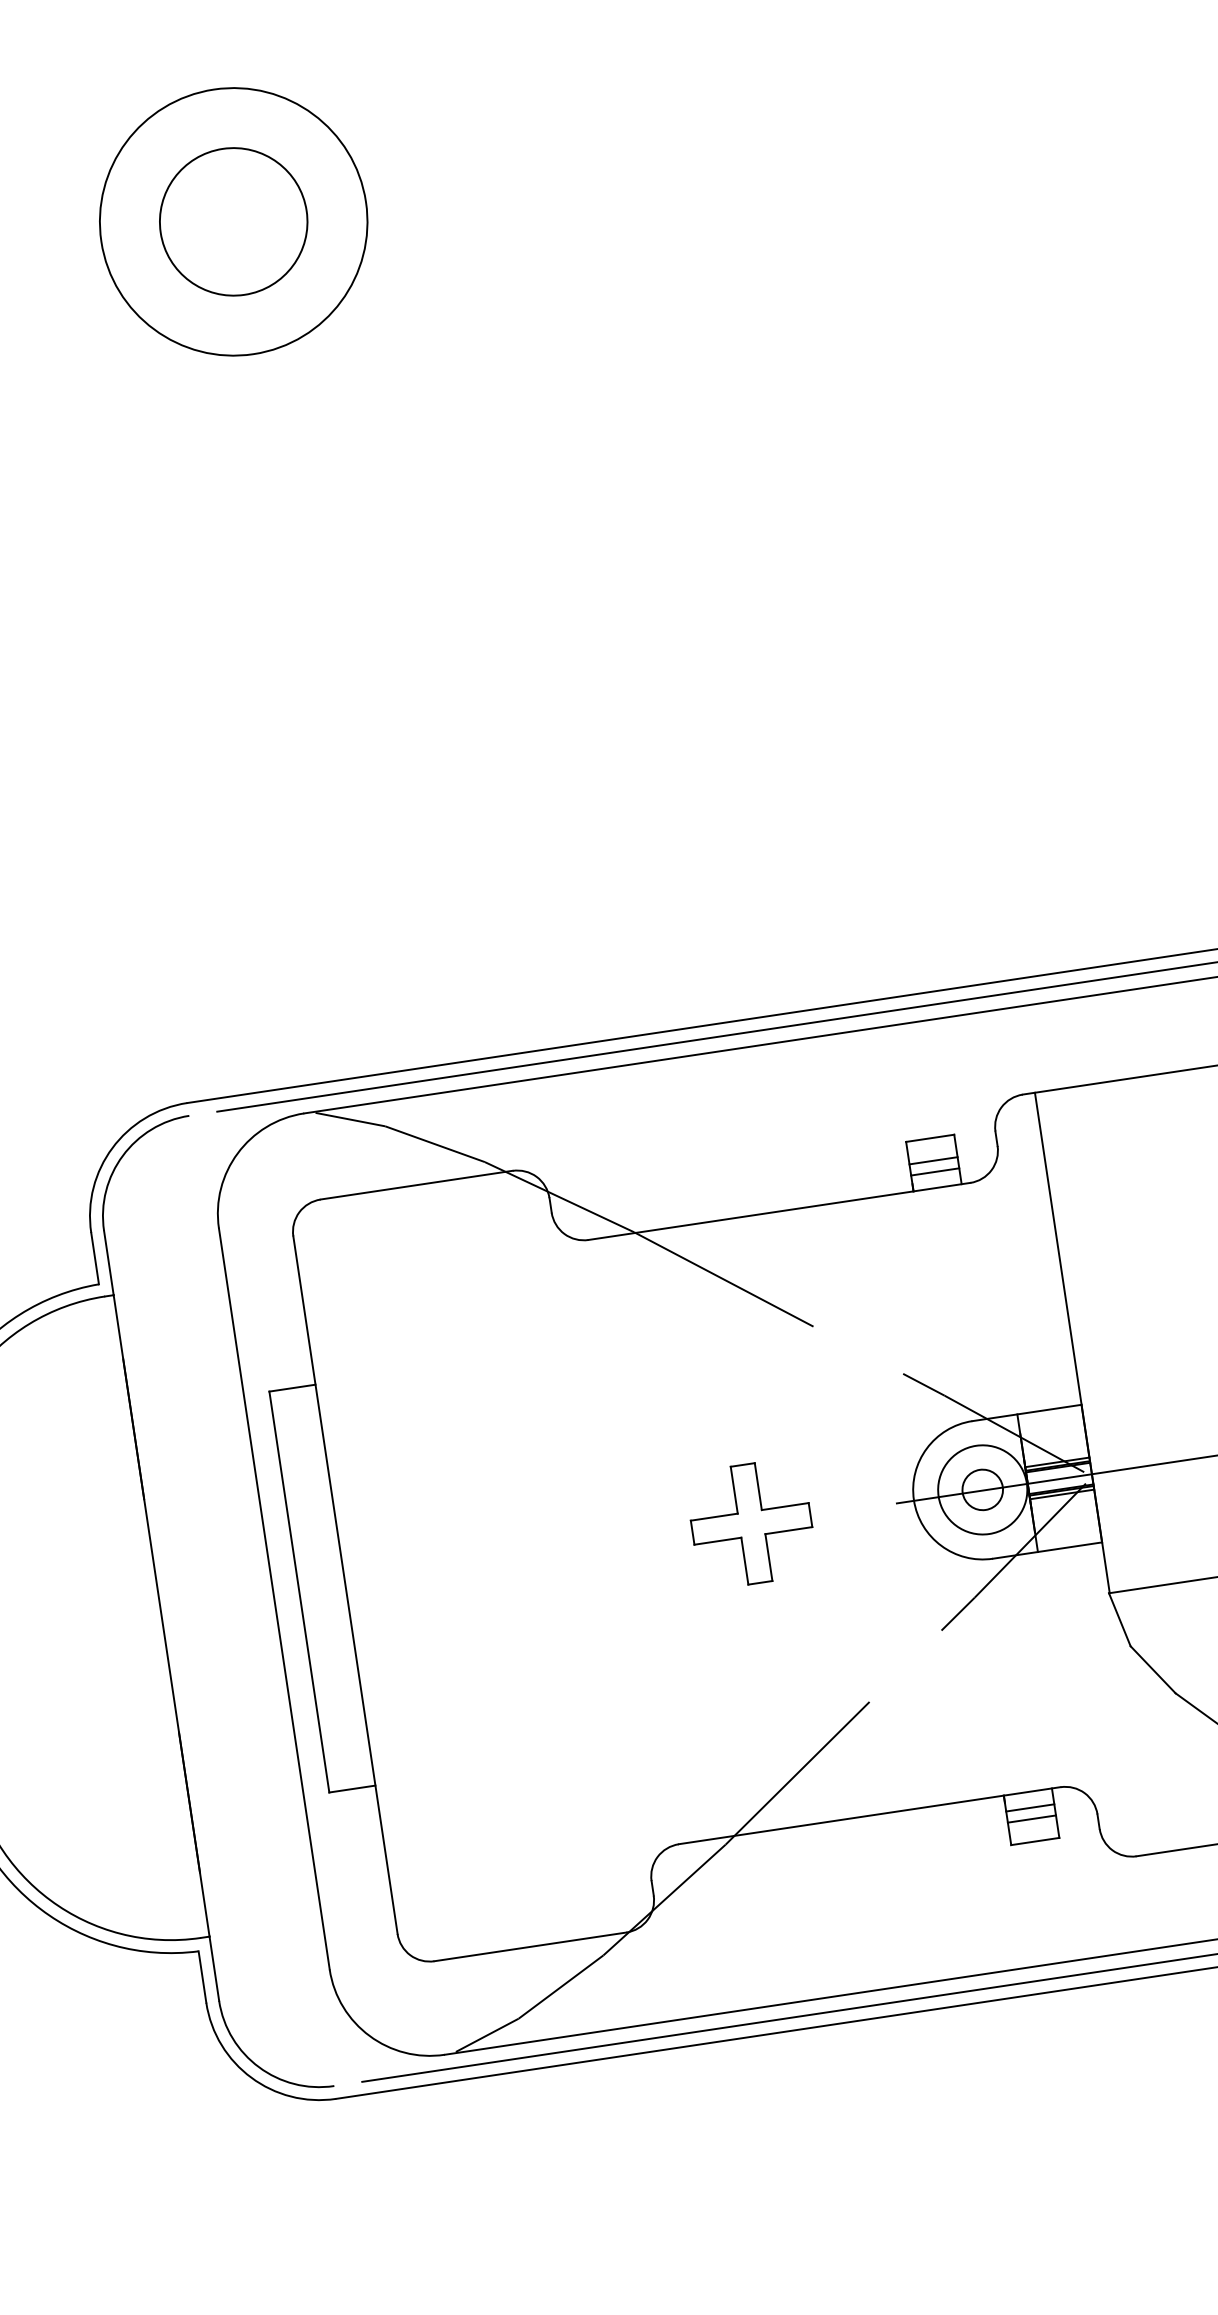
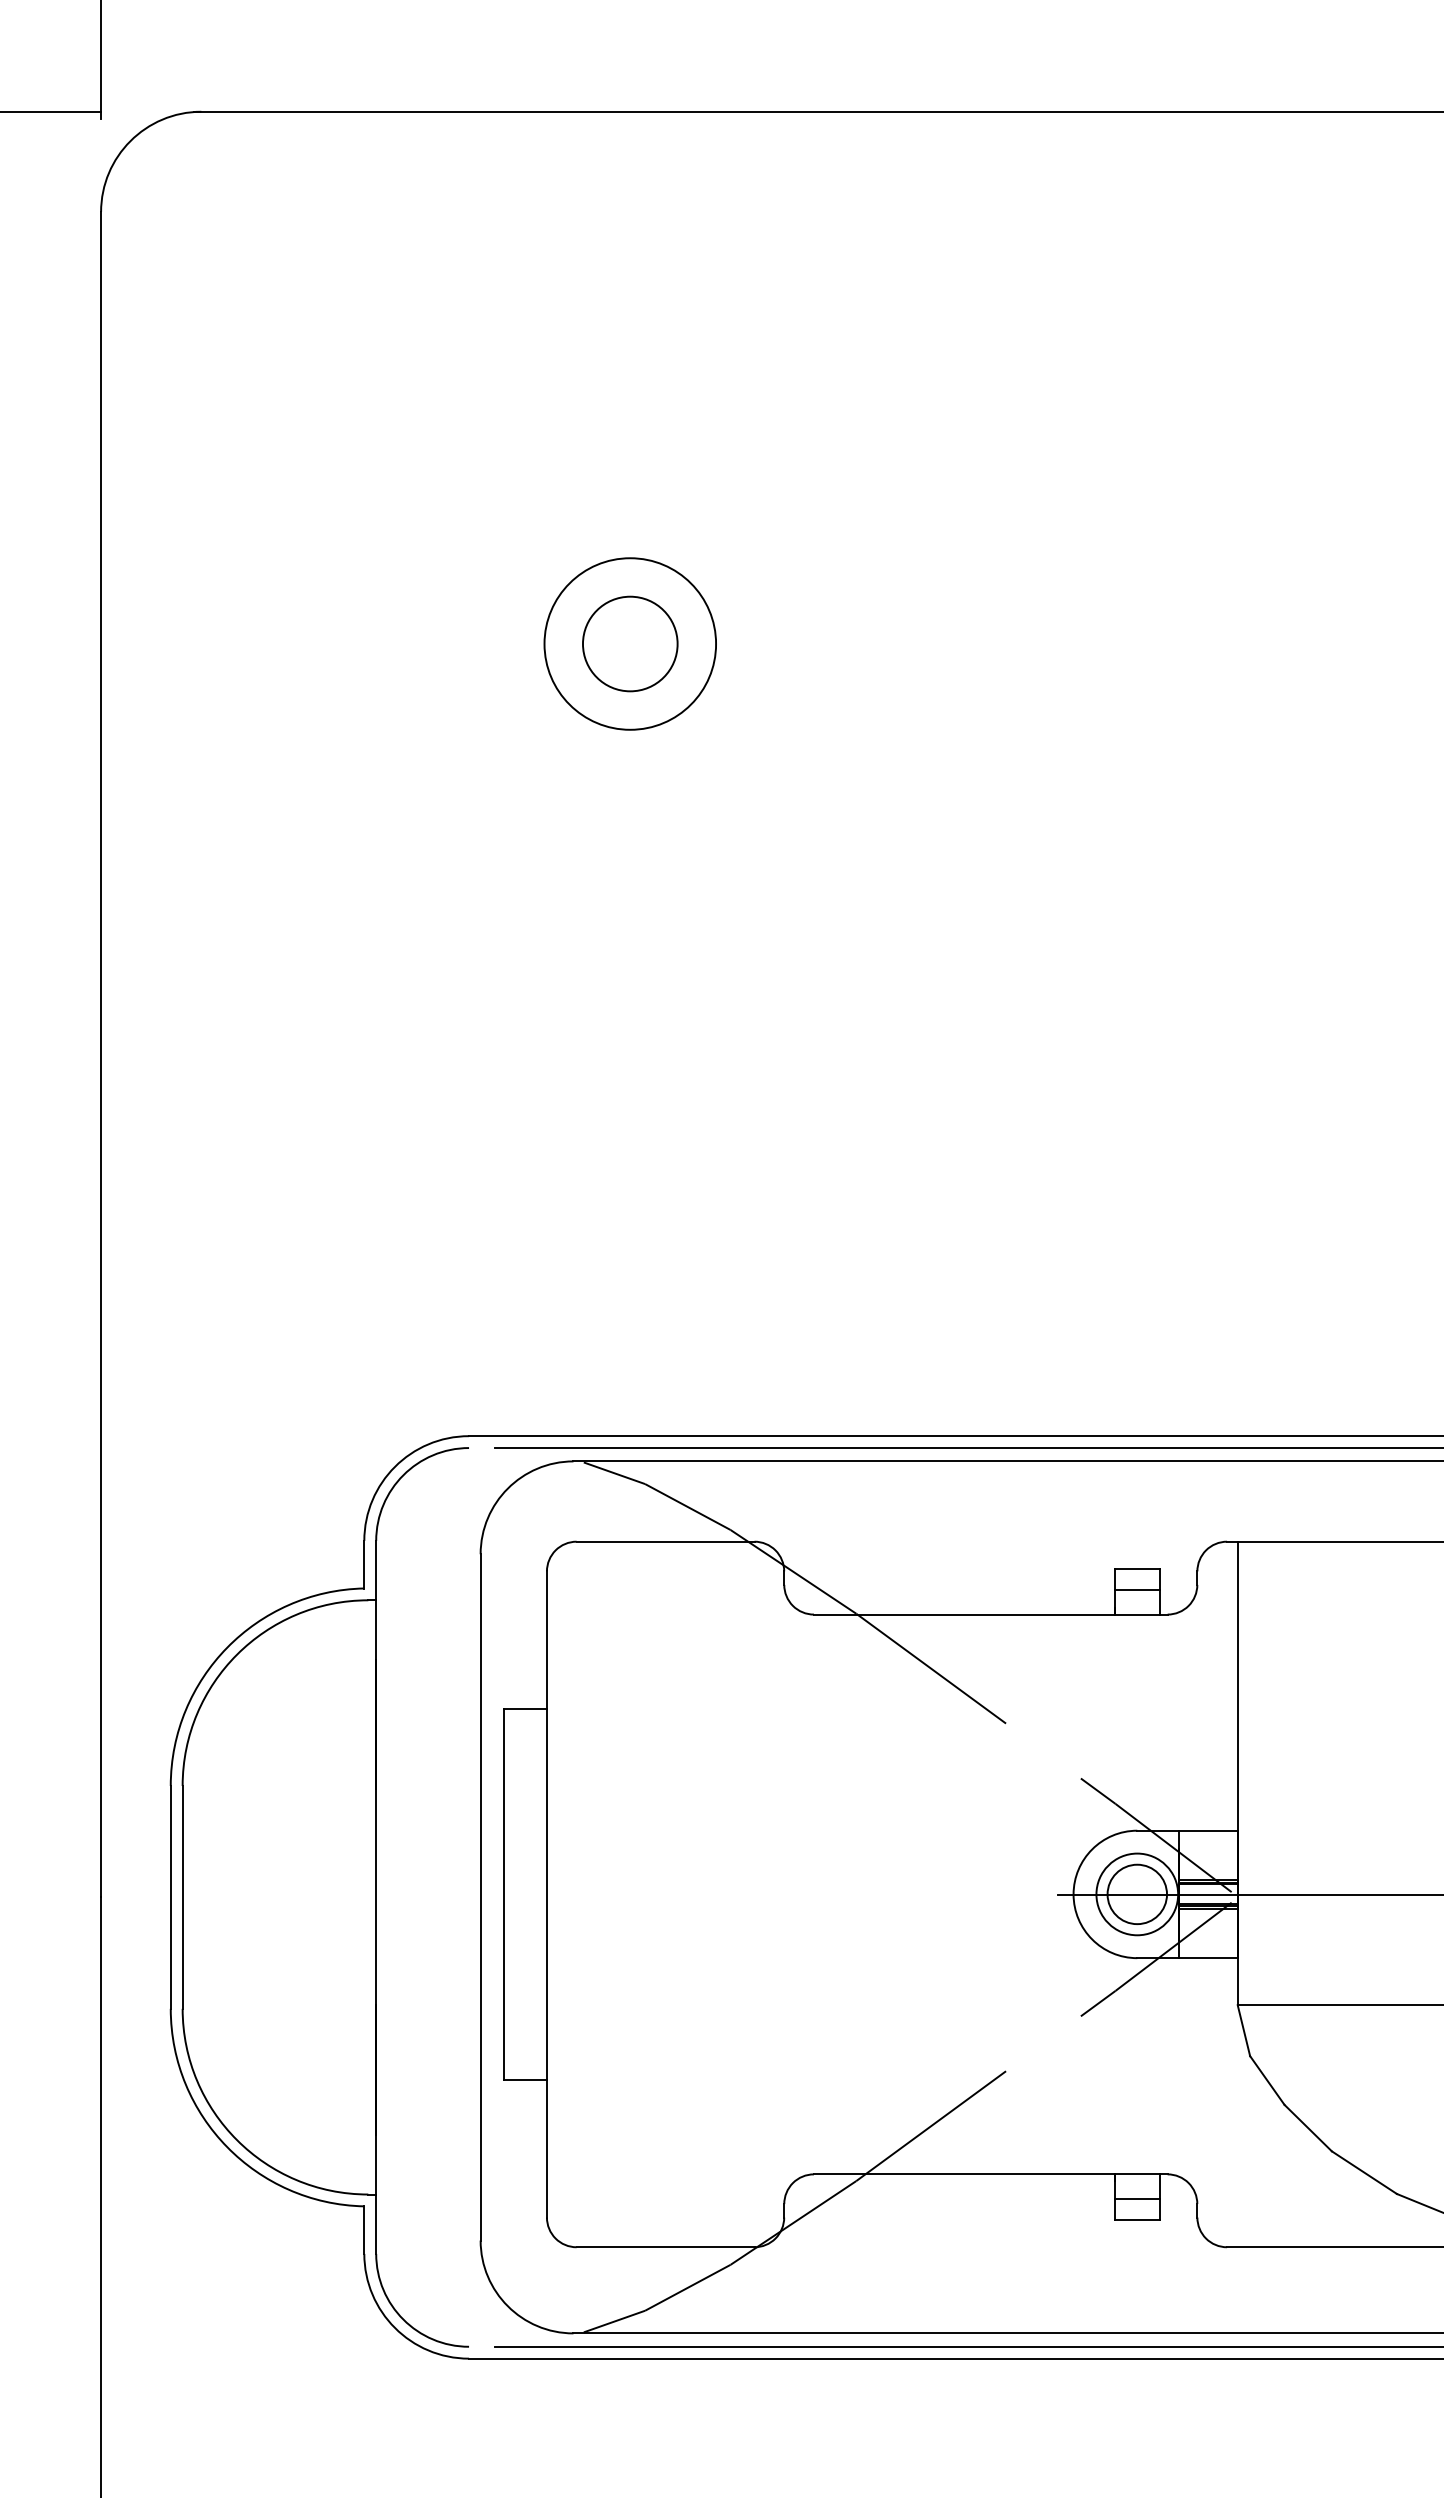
circle: (232, 221) -> (629, 643), size x0.7
circle: (232, 221) -> (629, 643), size x0.7
line: (935, 1171) -> (1137, 1599), removed
circle: (981, 1490) -> (1136, 1894), size x1.6
part: (751, 1523) -> (923, 1893), removed
line: (1030, 1808) -> (1137, 2189), removed

